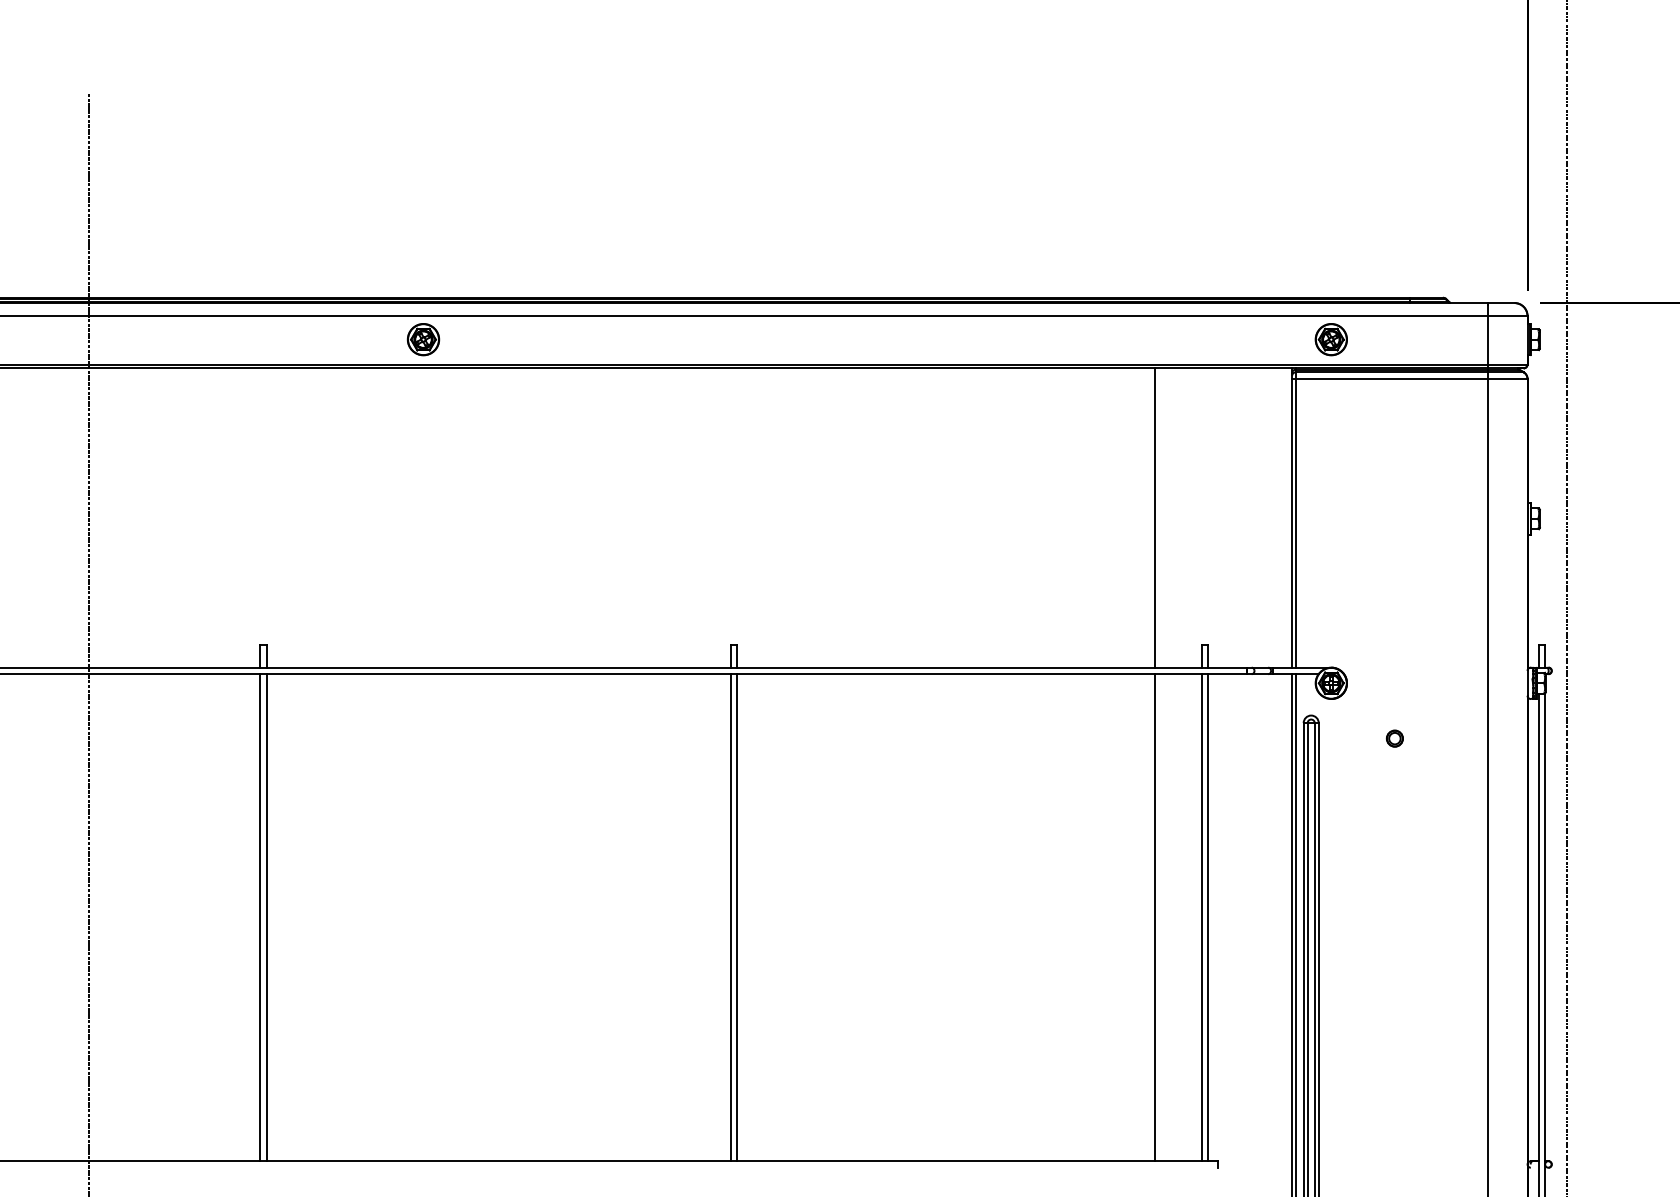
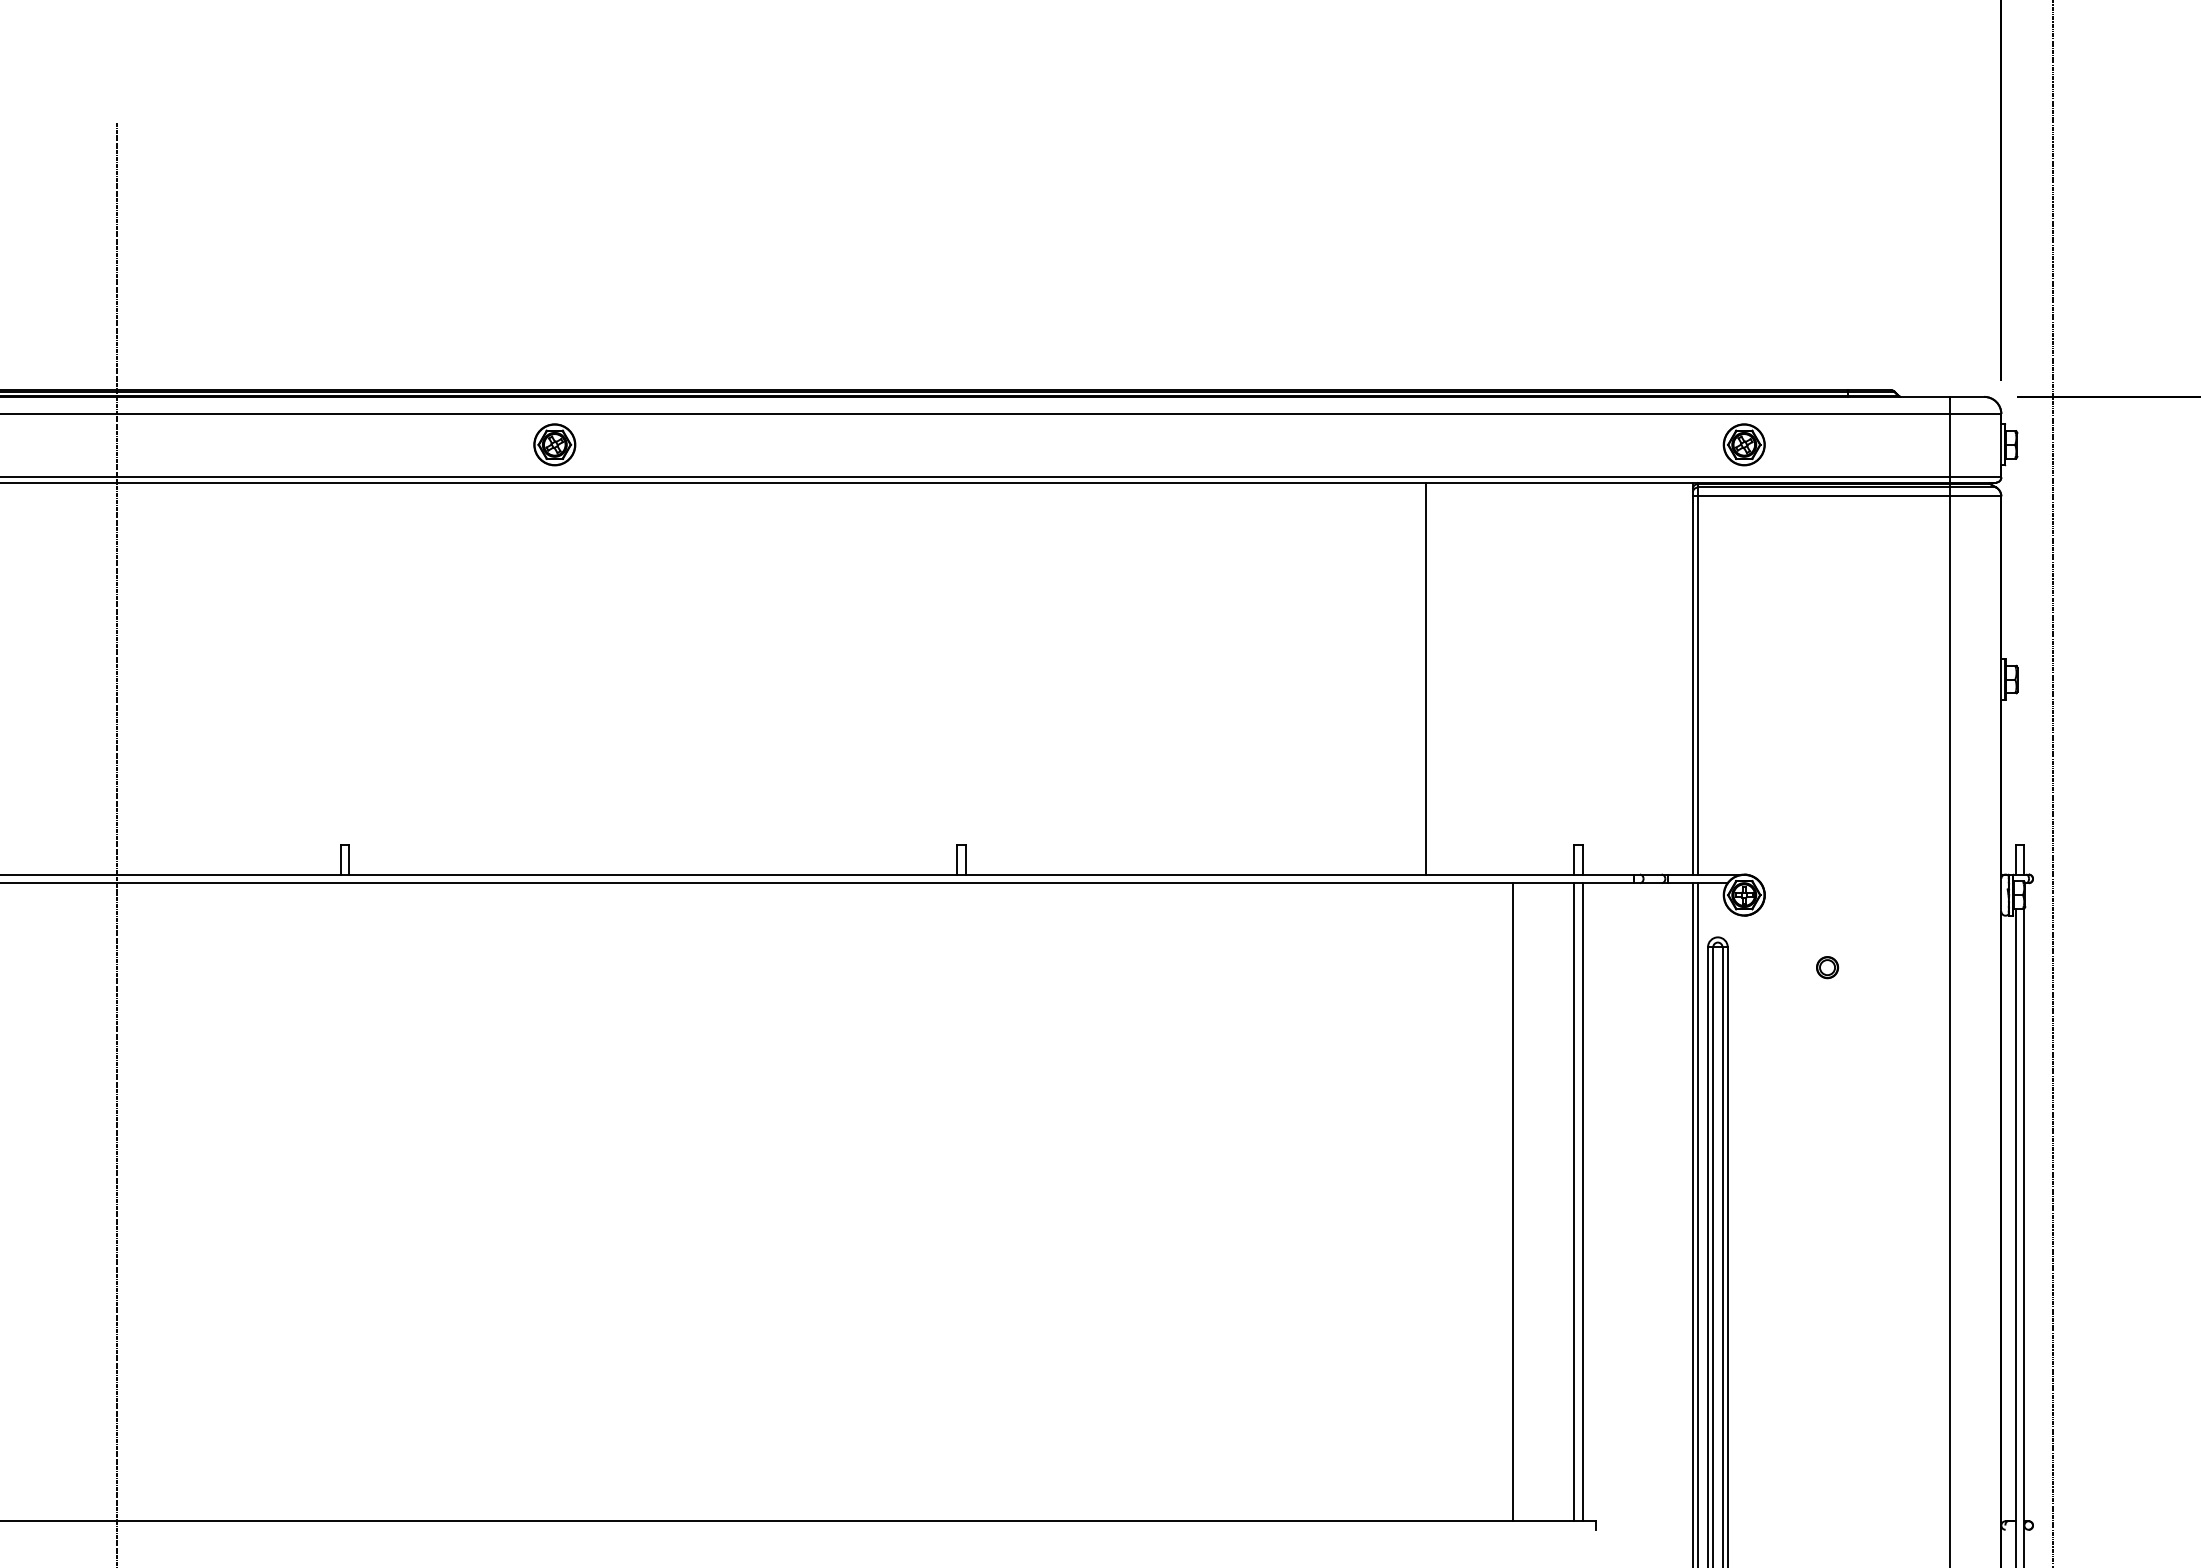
line: (1154, 517) -> (1426, 677), moved
line: (260, 917) -> (341, 1201), removed
line: (266, 917) -> (349, 1201), removed
line: (730, 917) -> (957, 1201), removed
line: (737, 917) -> (966, 1201), removed

